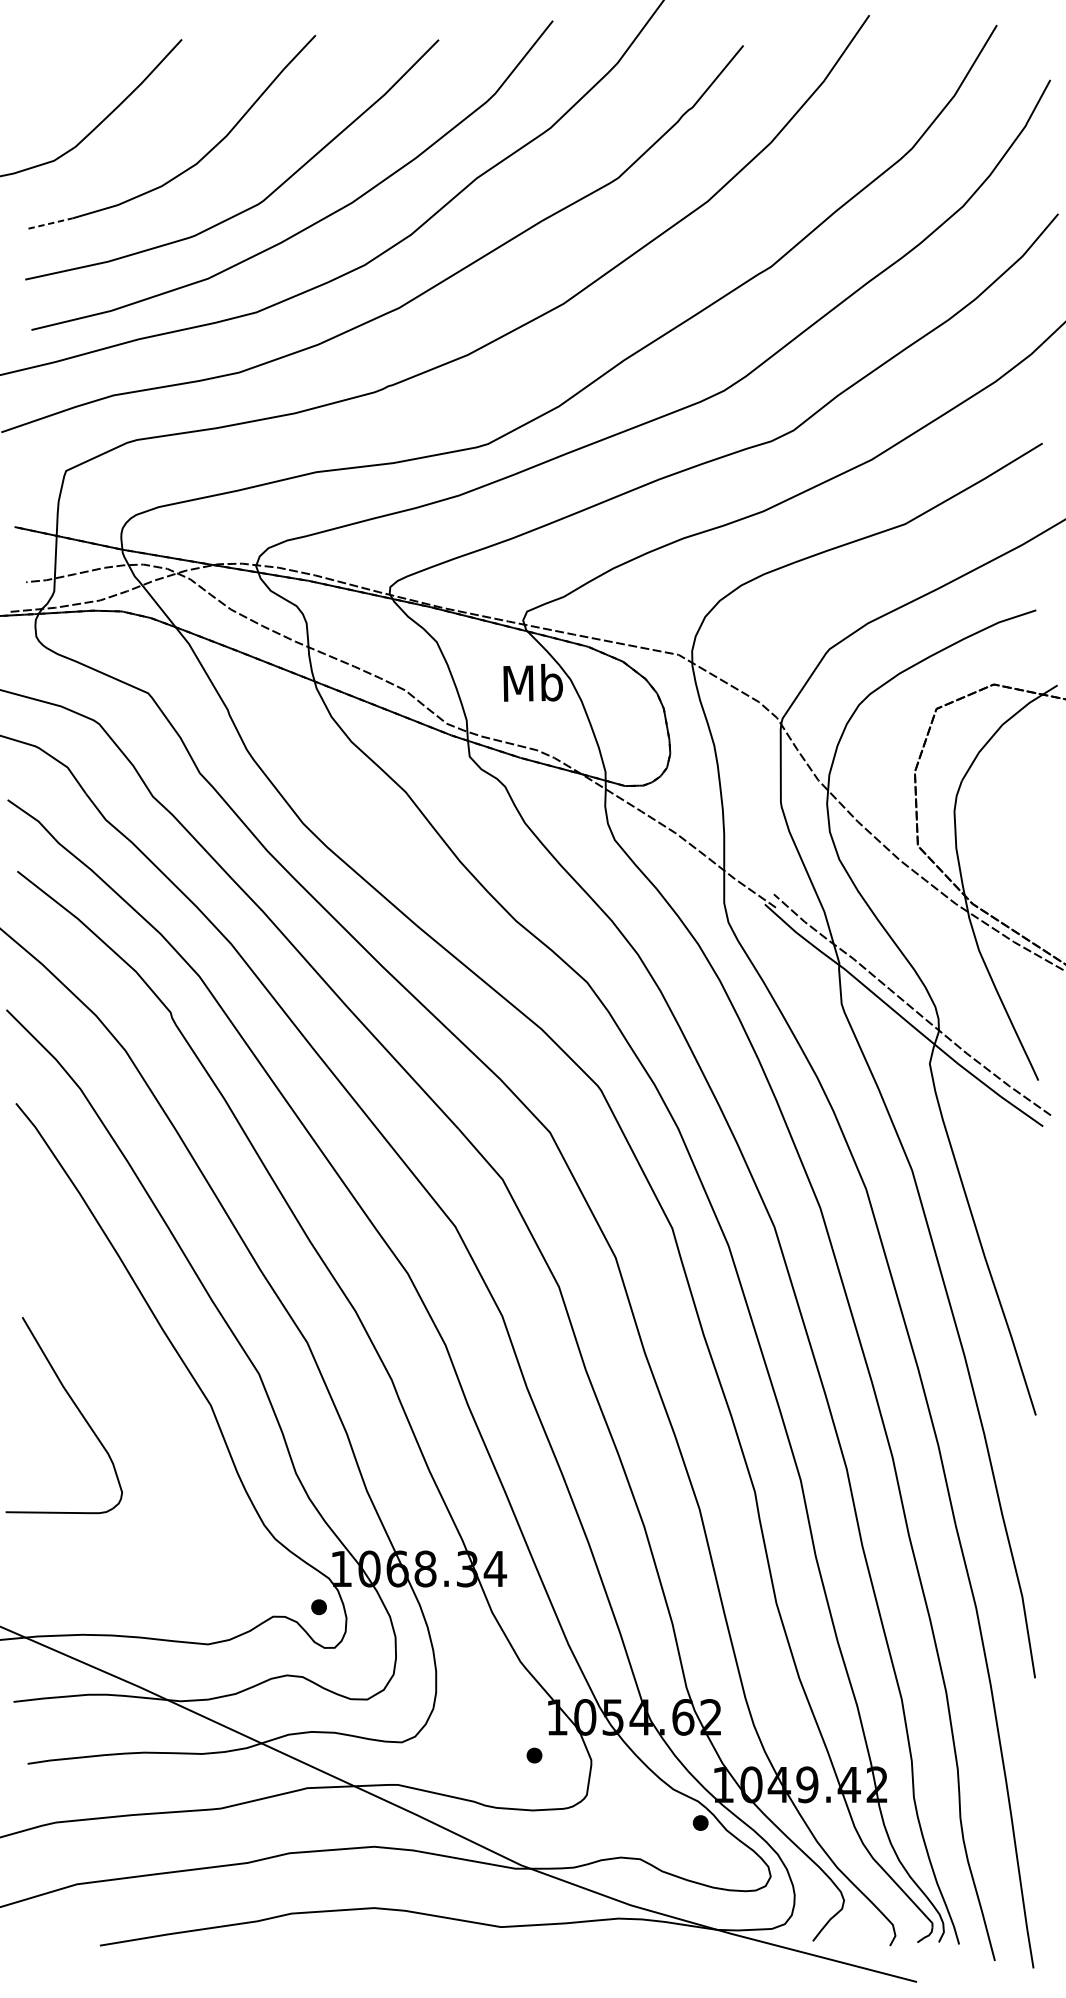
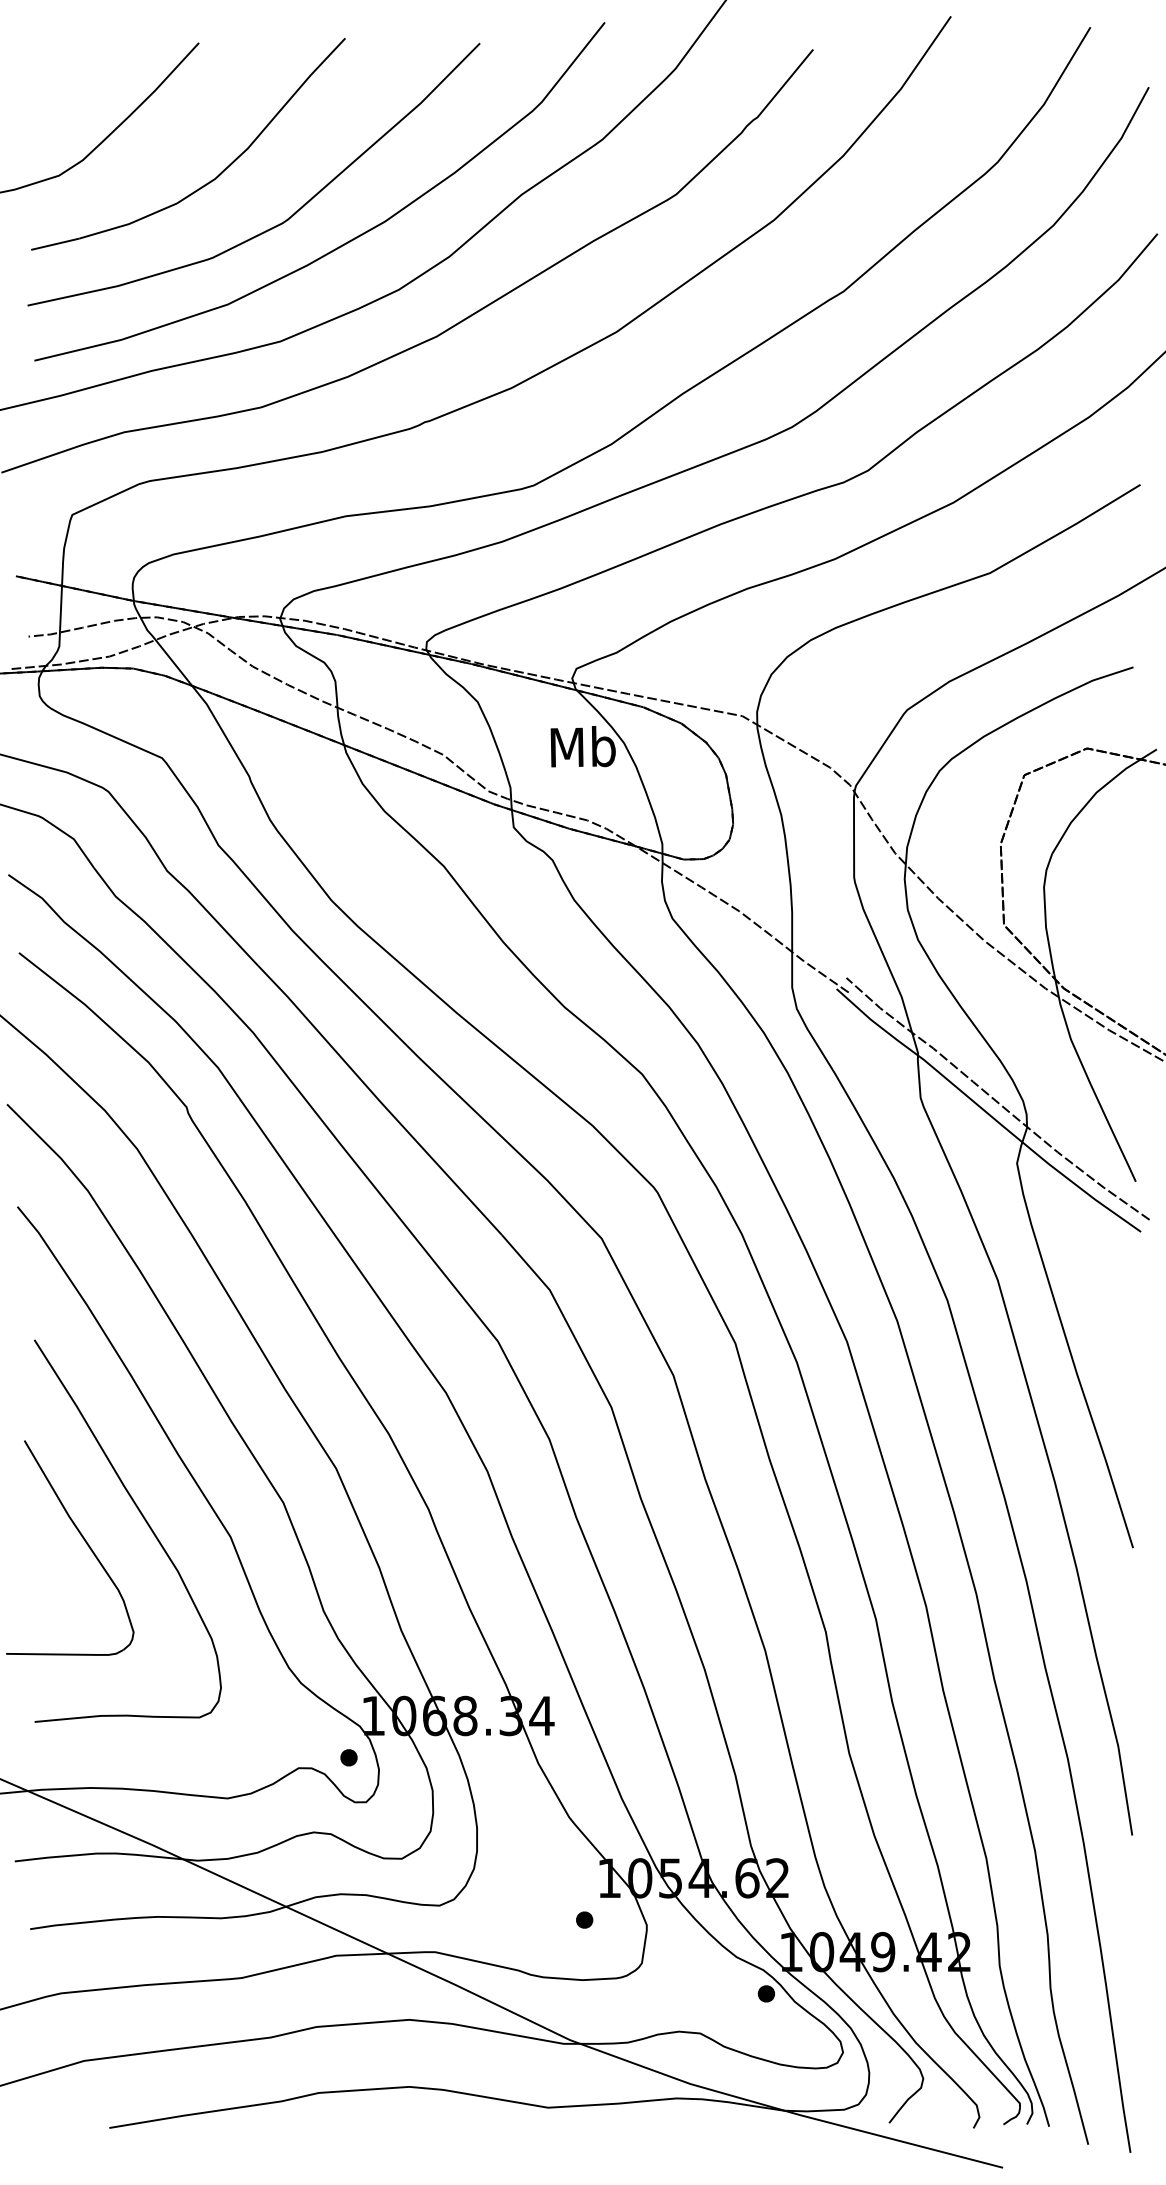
line: (50, 223) -> (55, 244), dashed -> solid
curve: (132, 1390) -> (144, 1520), added

